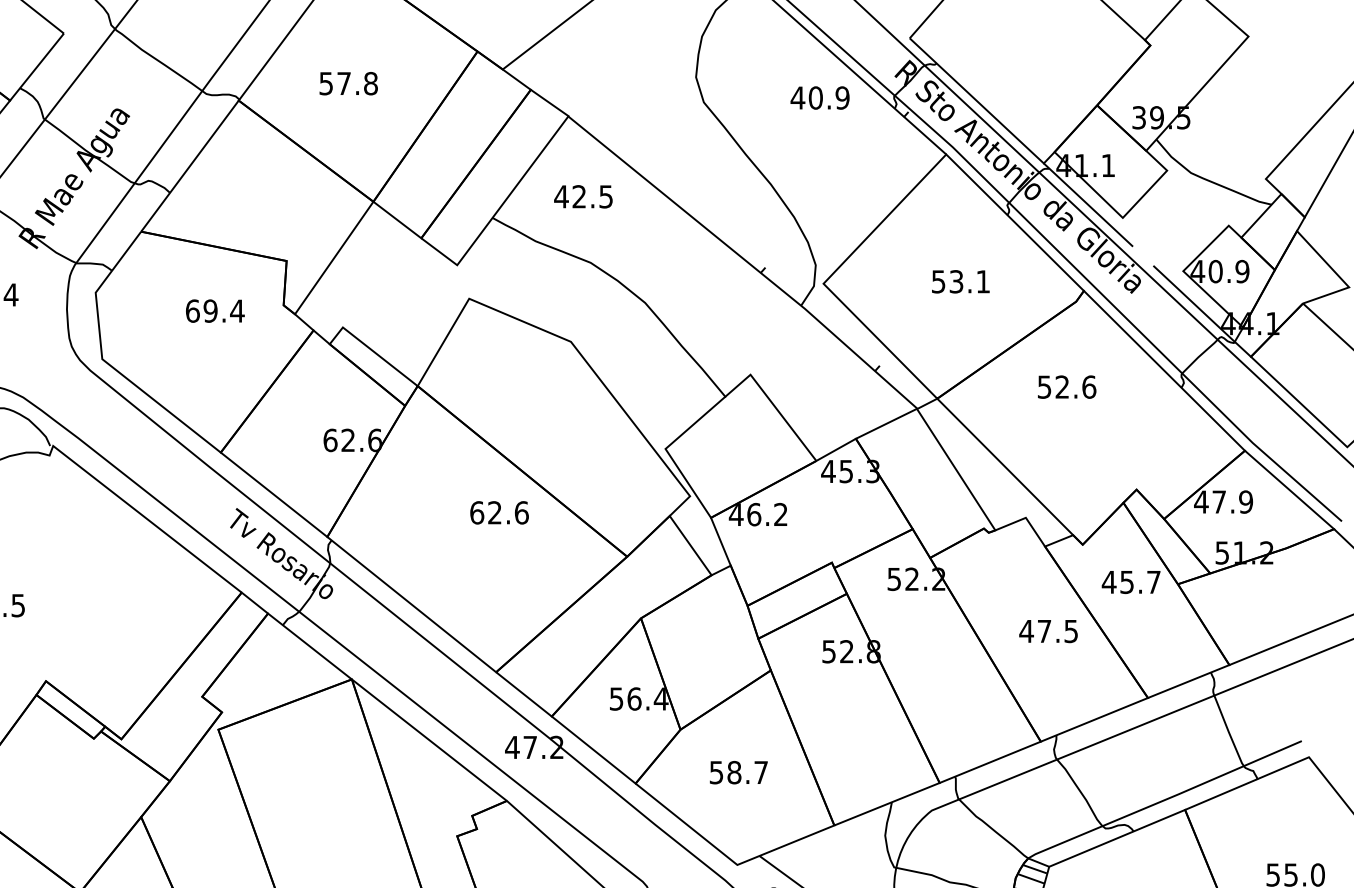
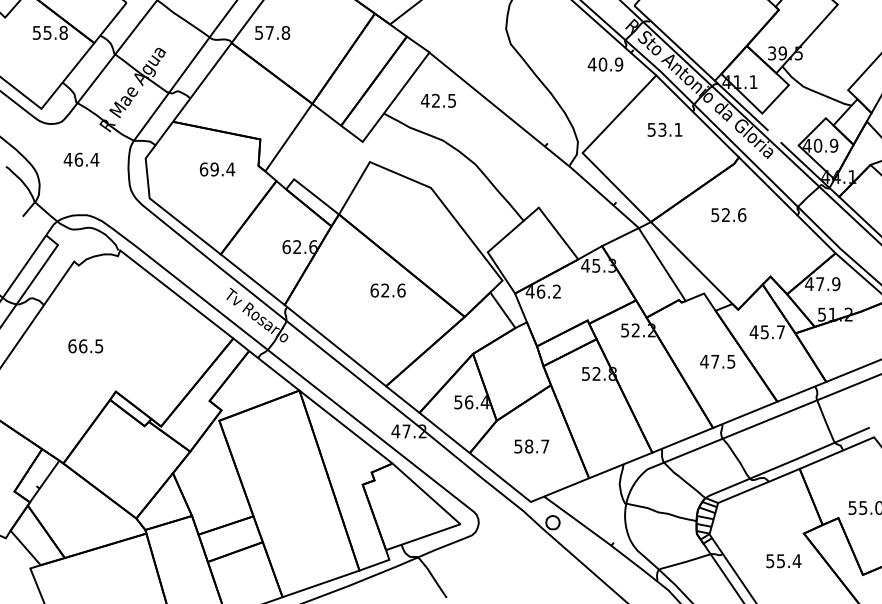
text: (348, 82) -> (272, 32), moved
part: (819, 97) -> (605, 64), moved
part: (959, 281) -> (664, 129), moved

